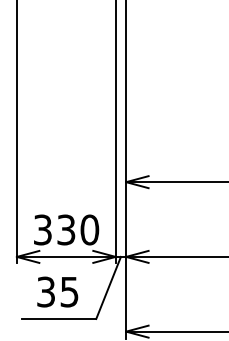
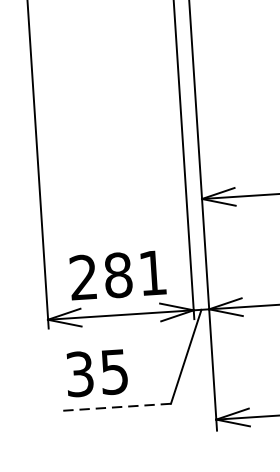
text: (66, 229) -> (118, 274), 330 -> 281
text: (57, 291) -> (96, 372), moved
line: (58, 318) -> (115, 406), solid -> dashed

